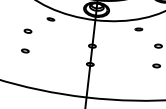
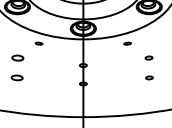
part: (27, 30) -> (17, 57), size x1.6
part: (25, 50) -> (17, 77), size x1.6

